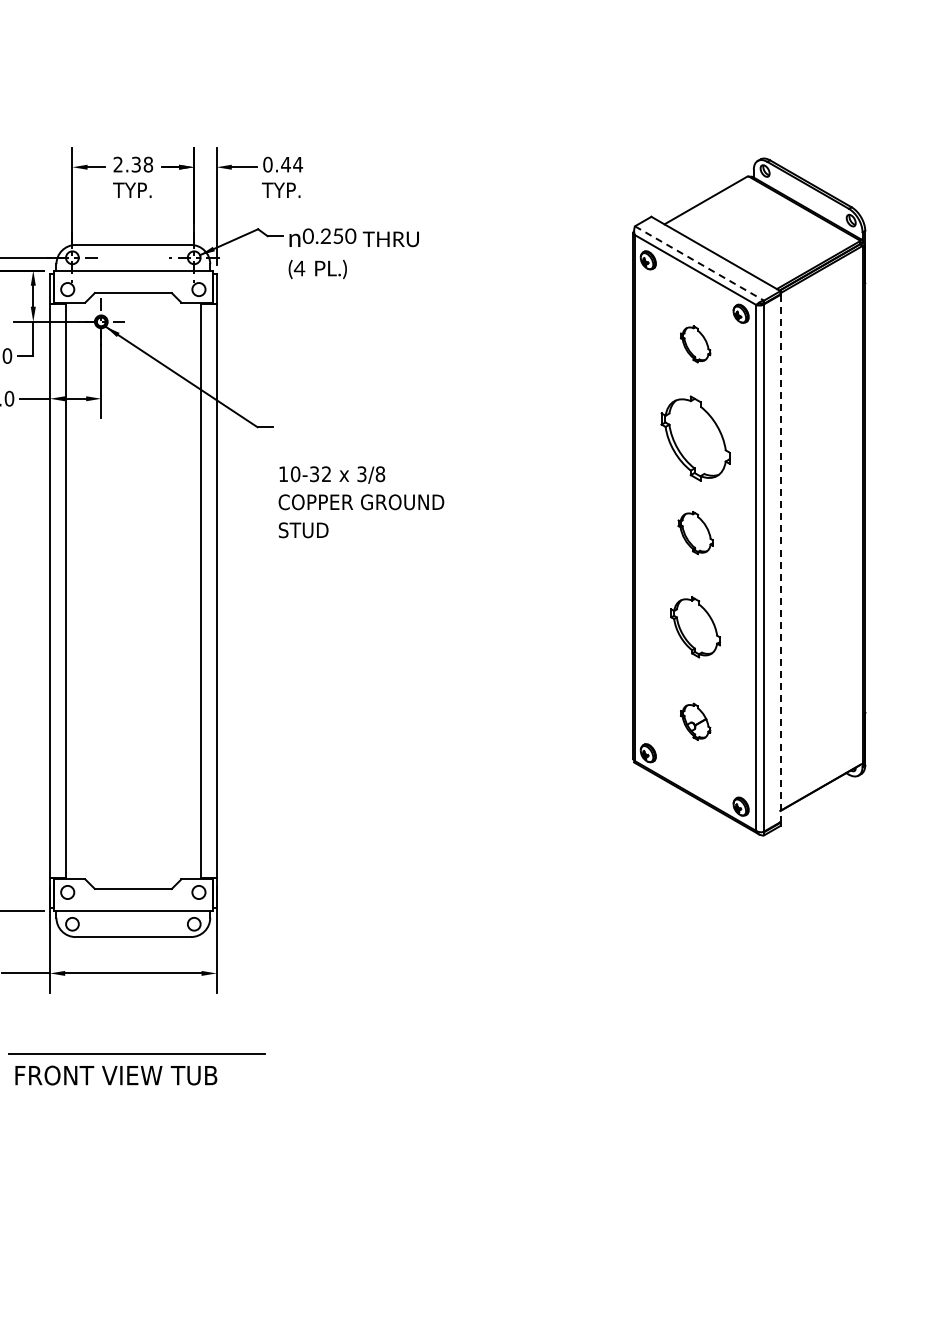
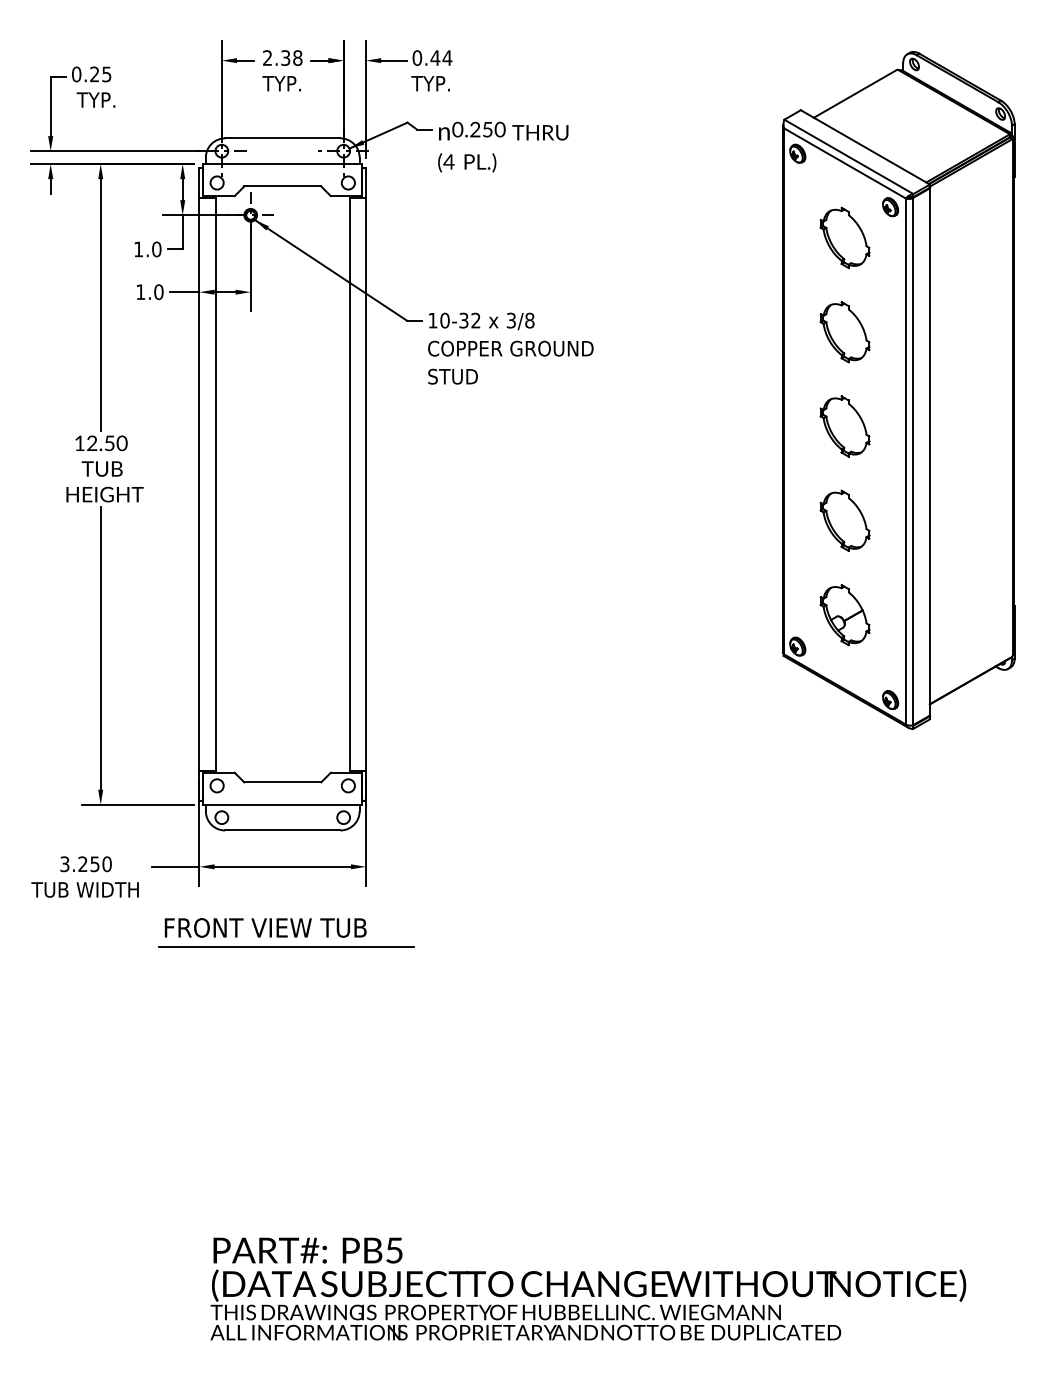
line: (700, 264) -> (849, 157), dashed -> solid
part: (695, 344) -> (844, 237), size x1.67
part: (695, 439) -> (844, 332), size x0.71
text: (361, 502) -> (510, 348), moved
part: (695, 533) -> (844, 426), size x1.43
line: (780, 558) -> (929, 451), dashed -> solid
part: (695, 722) -> (844, 615), size x1.67
text: (116, 1075) -> (265, 927), moved

